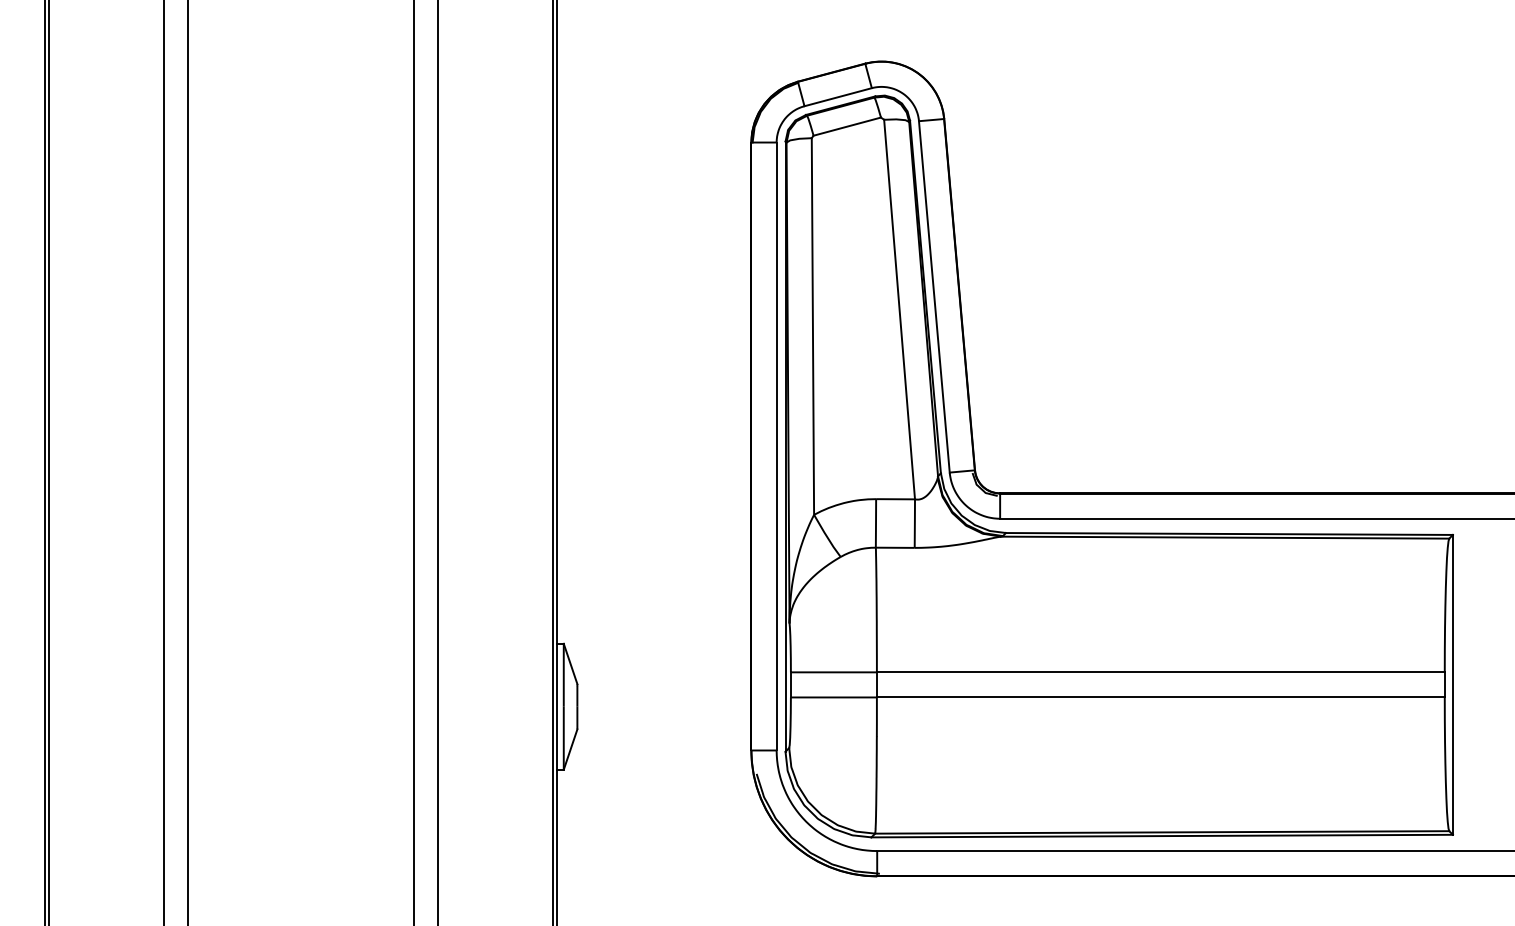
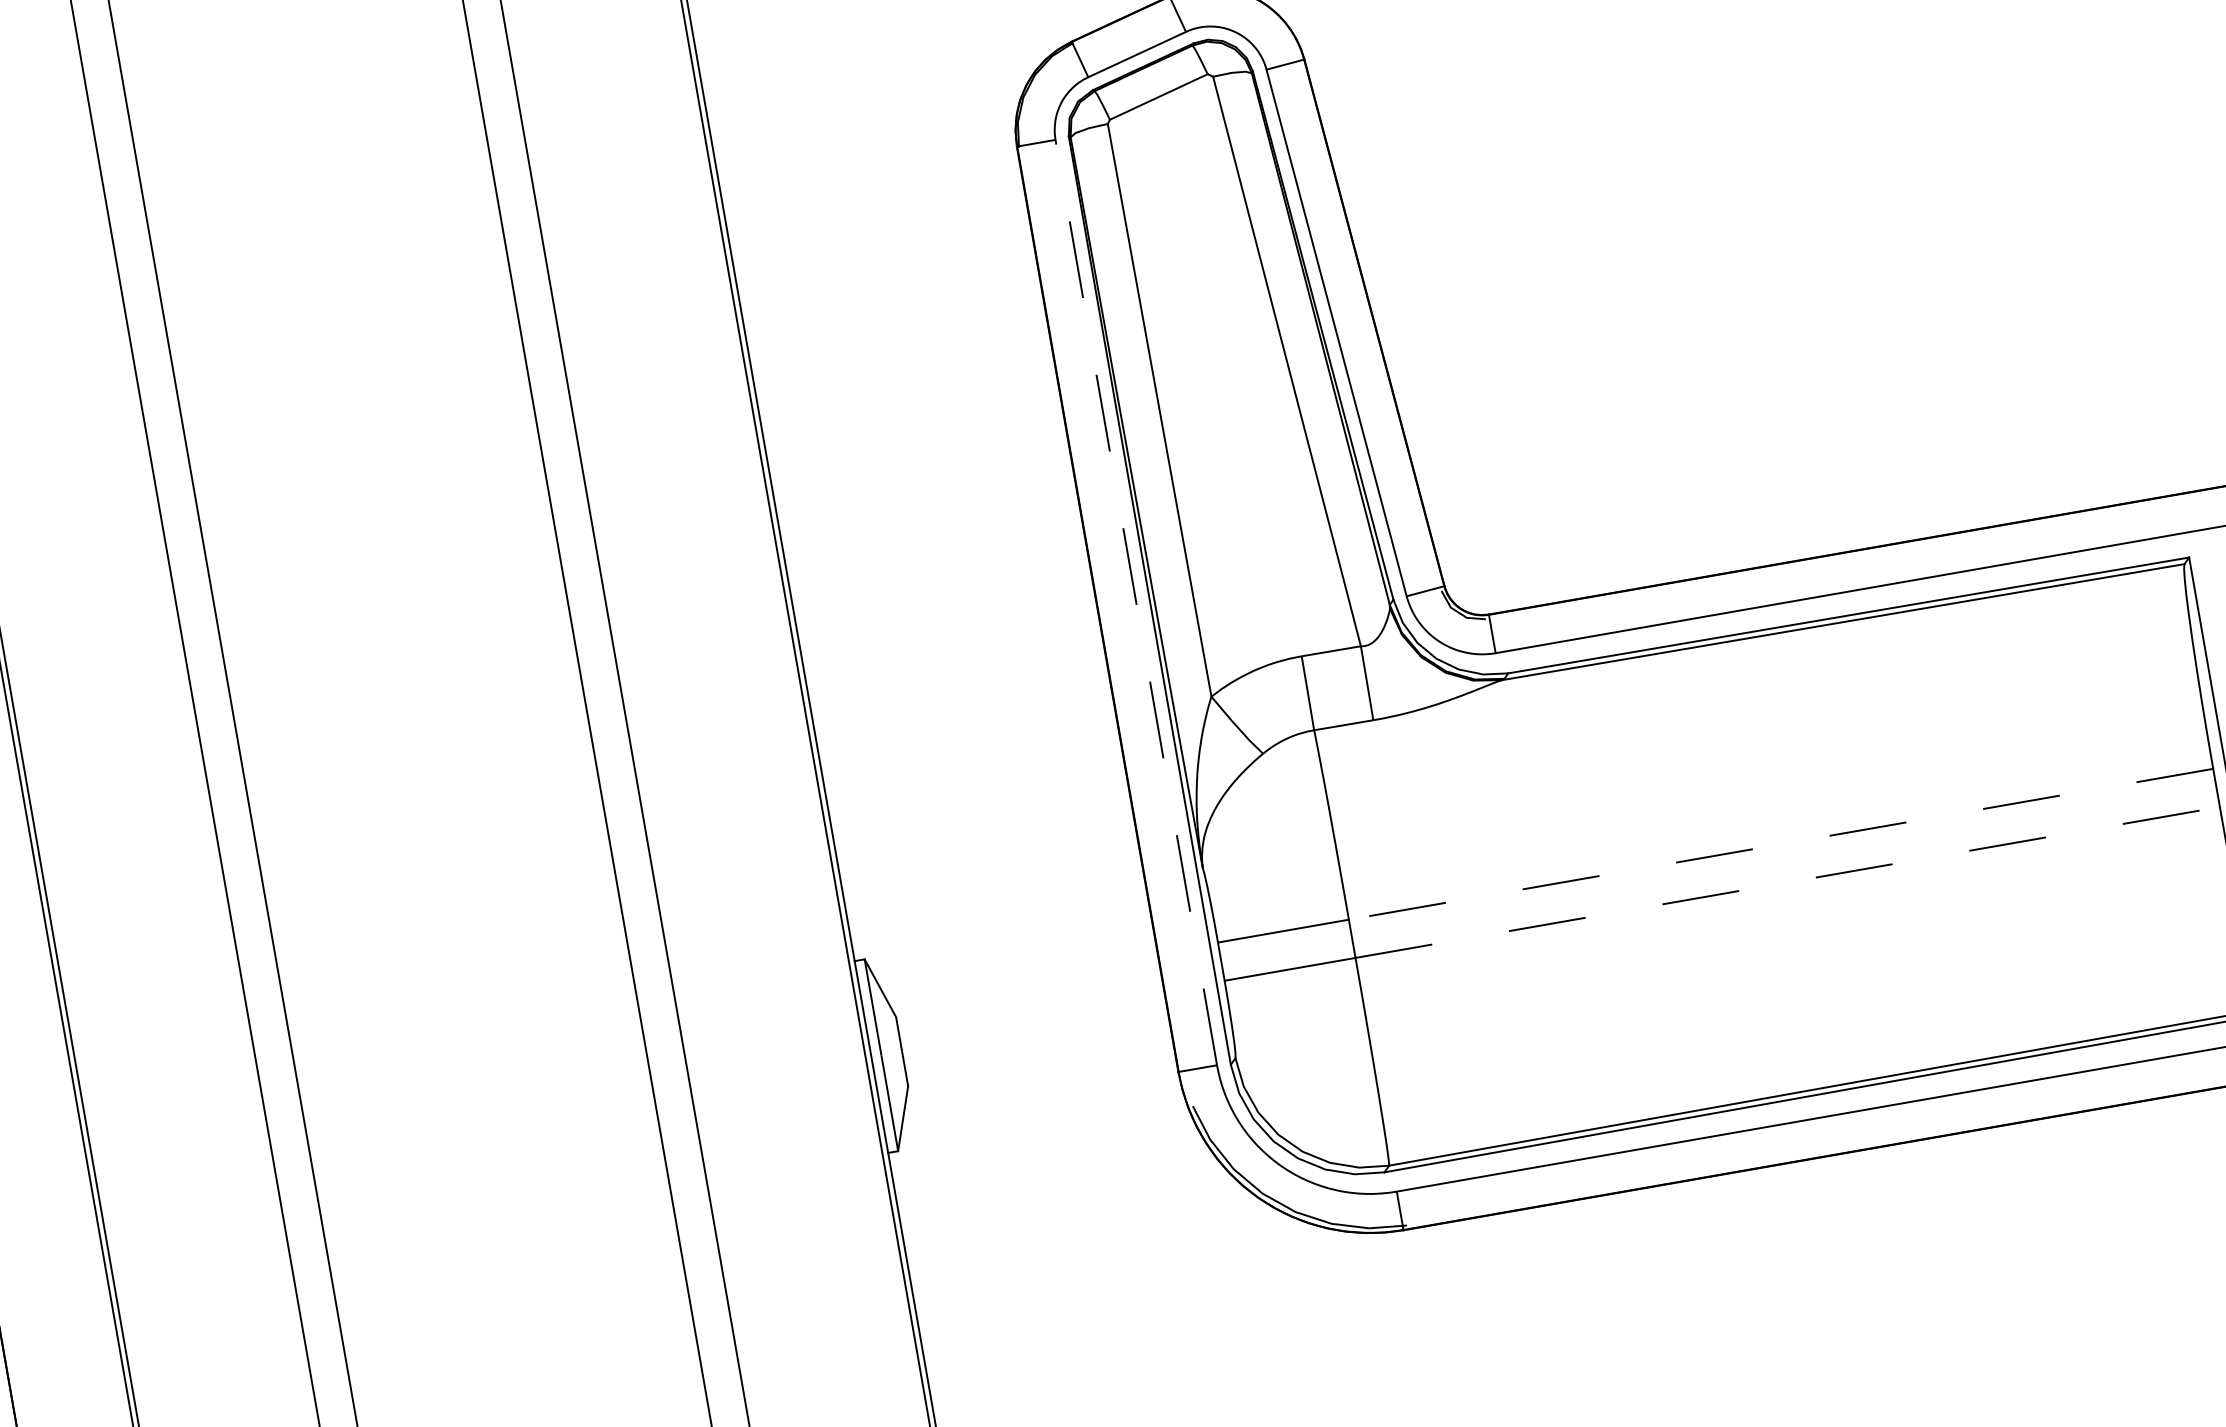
line: (776, 446) -> (1136, 602), solid -> dashed
line: (1160, 672) -> (1780, 844), solid -> dashed
line: (1160, 697) -> (1787, 882), solid -> dashed

